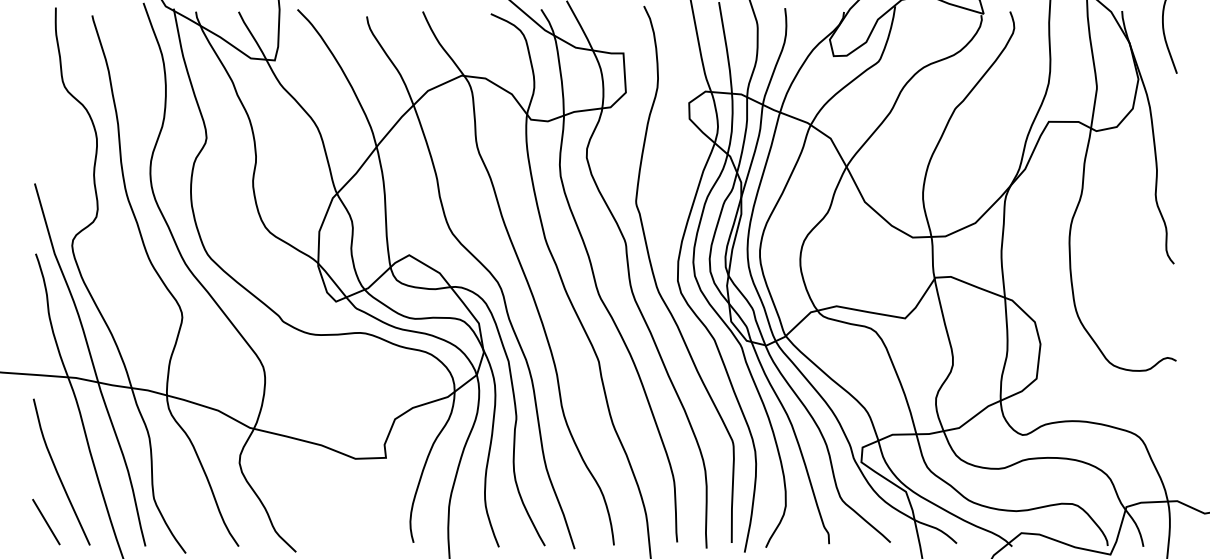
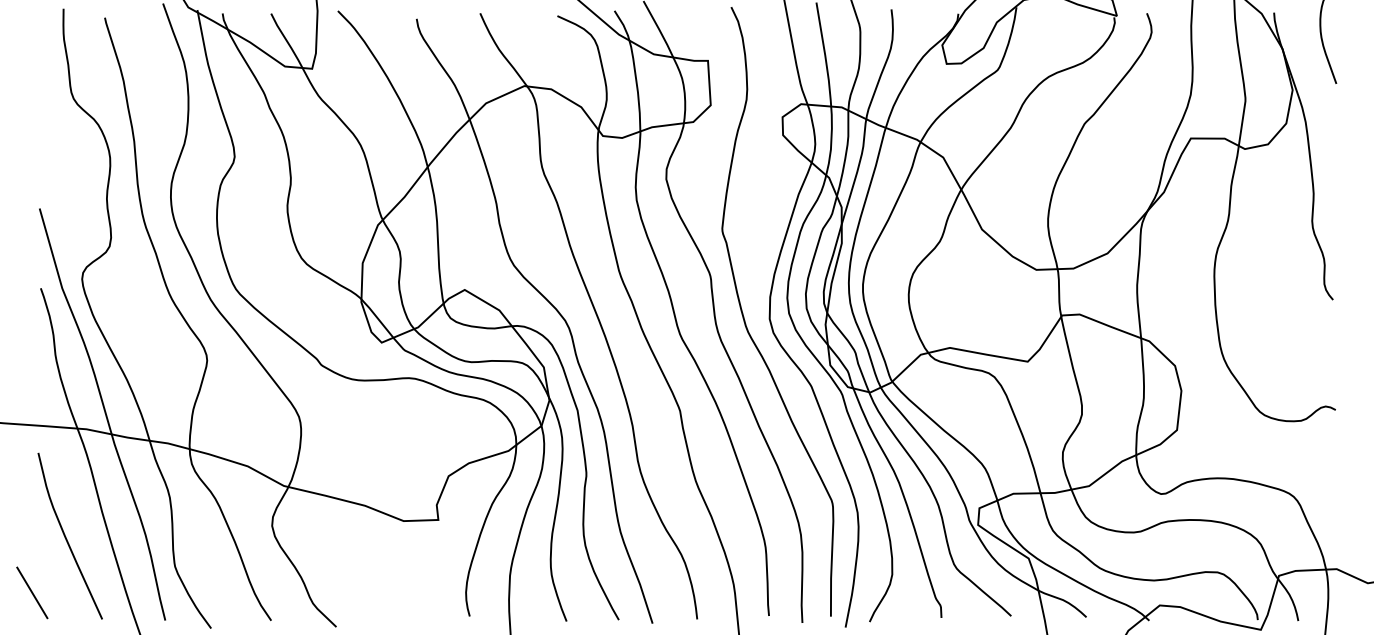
line: (46, 521) -> (32, 592), moved

